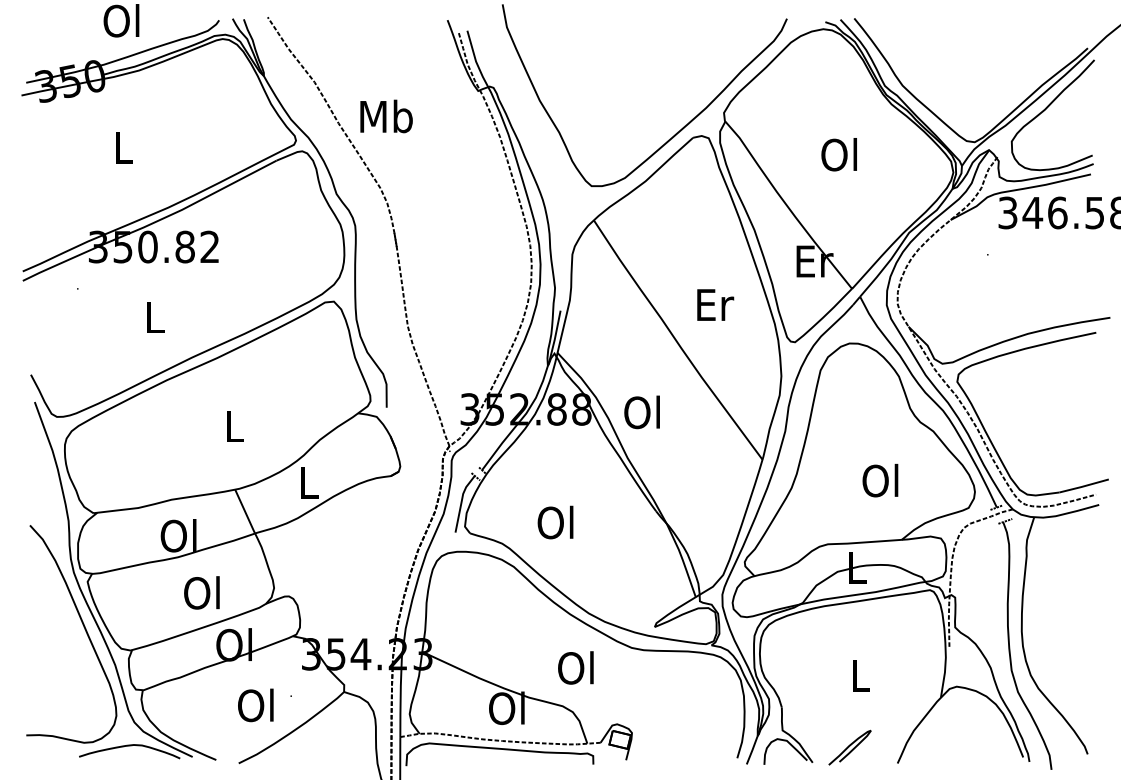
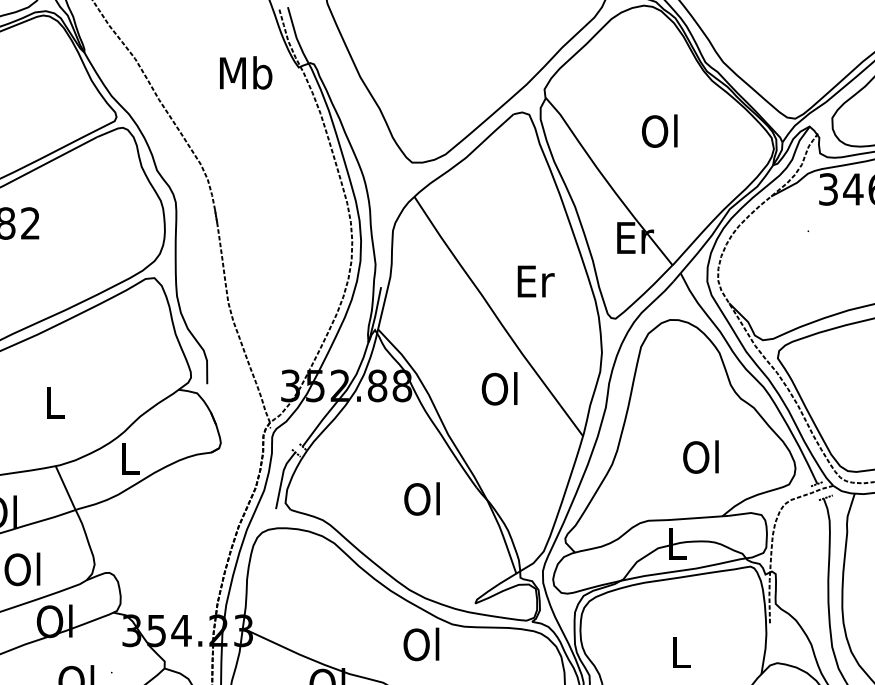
text: (386, 116) -> (246, 72), moved
text: (641, 412) -> (499, 388), moved
text: (555, 522) -> (422, 498), moved
text: (575, 667) -> (421, 643), moved

